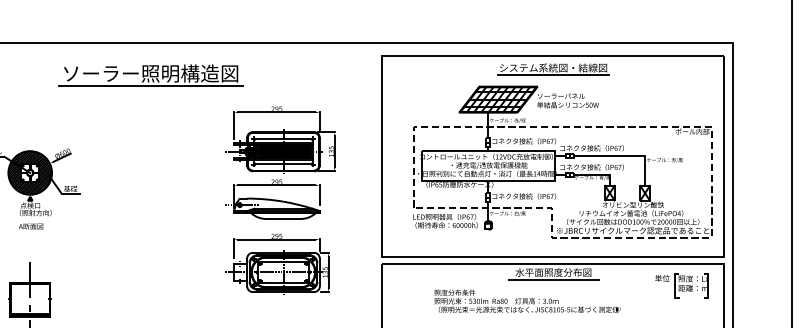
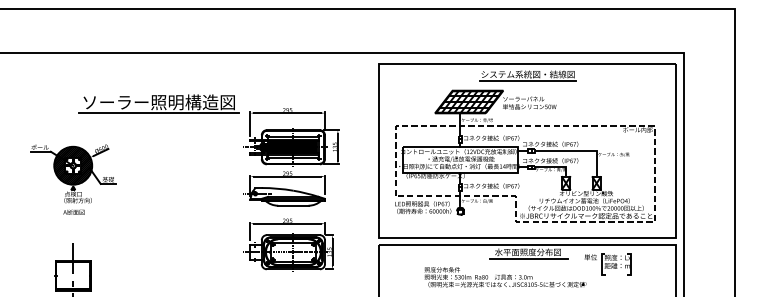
part: (150, 74) -> (158, 103), moved
part: (563, 161) -> (525, 155), moved
part: (681, 286) -> (607, 264), moved

